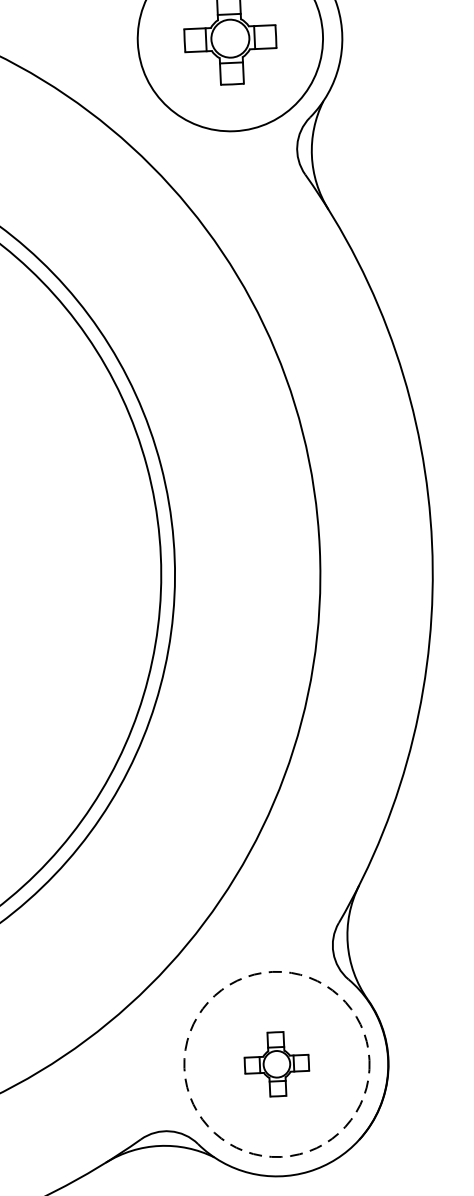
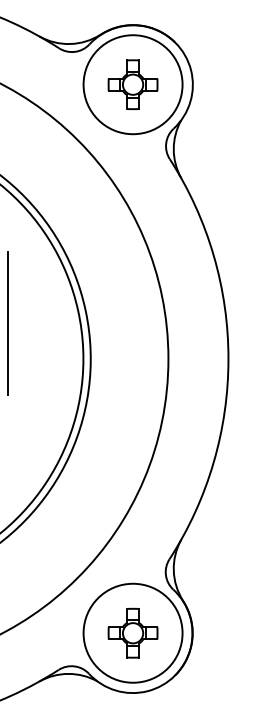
line: (15, 493) -> (7, 322), added
circle: (275, 1063) -> (132, 632), dashed -> solid
part: (275, 1063) -> (132, 632), size x1.43

